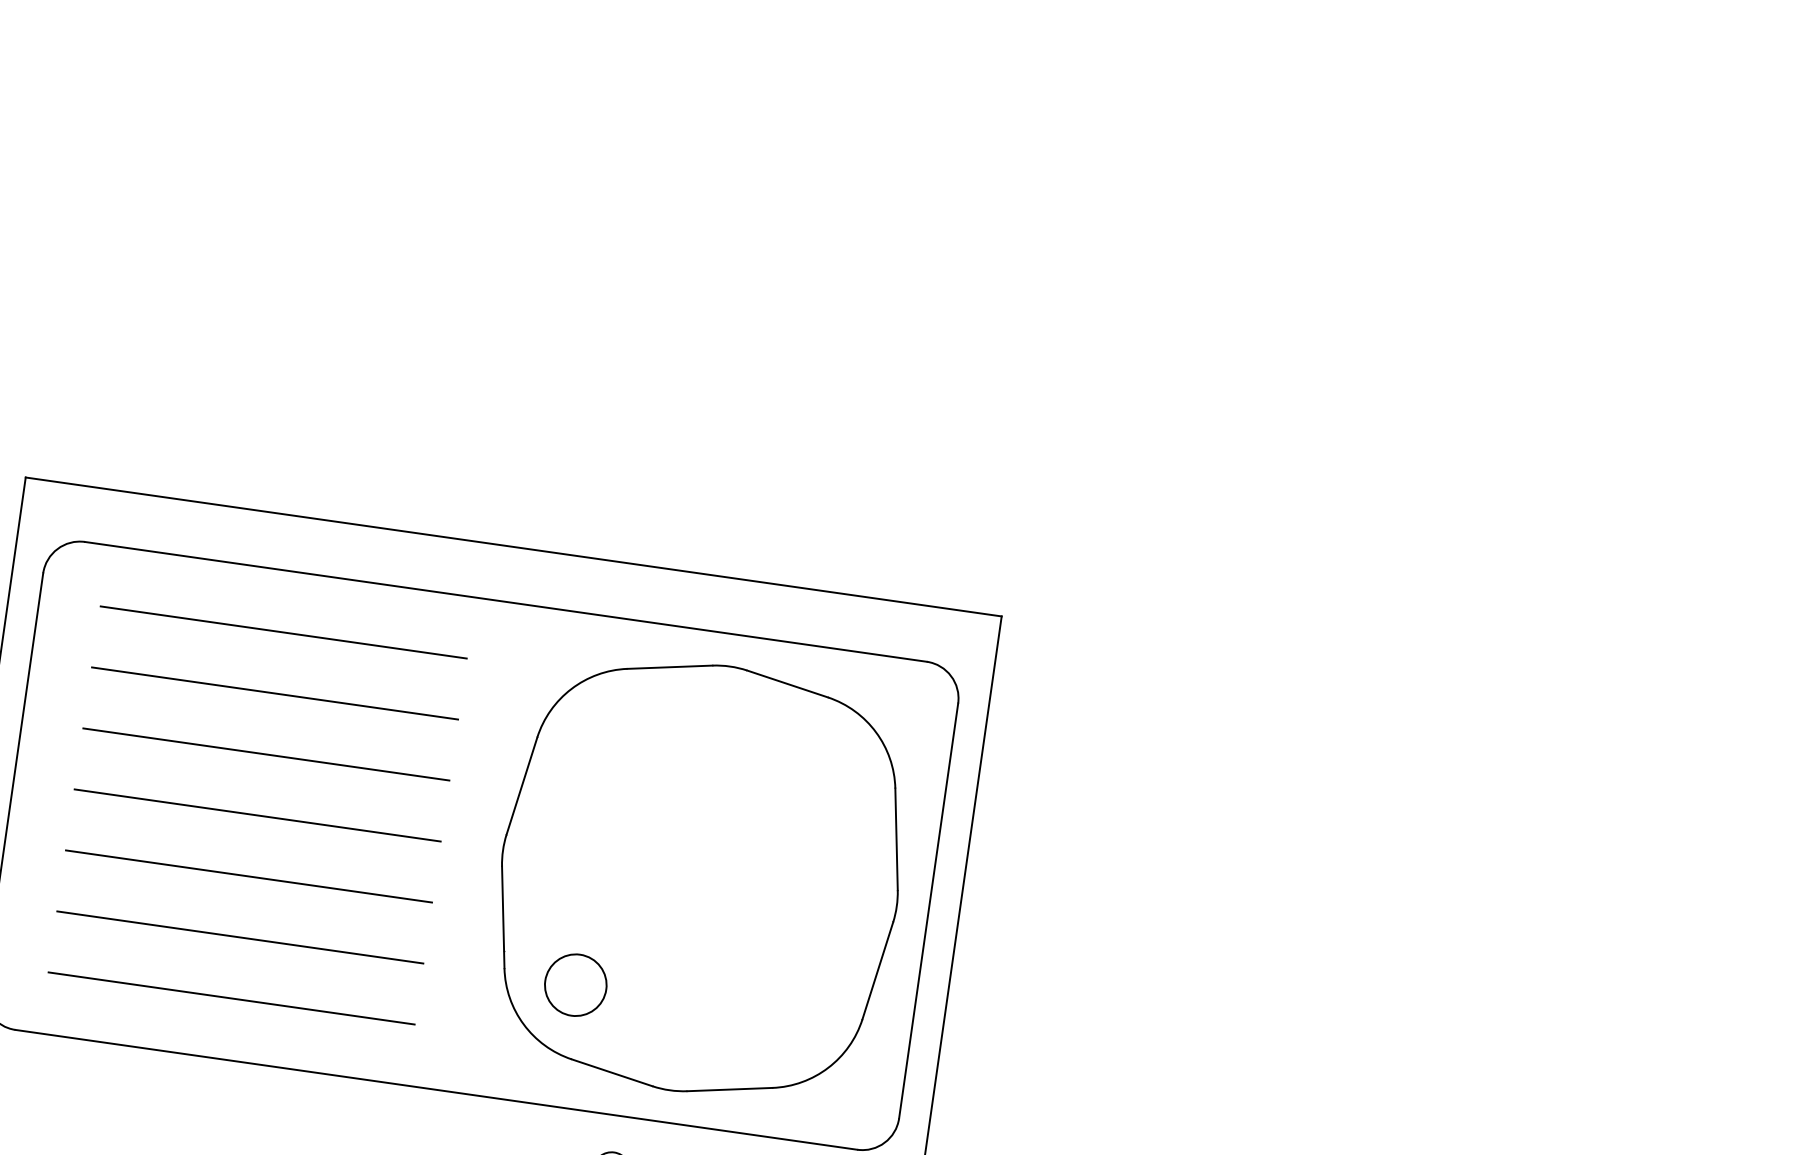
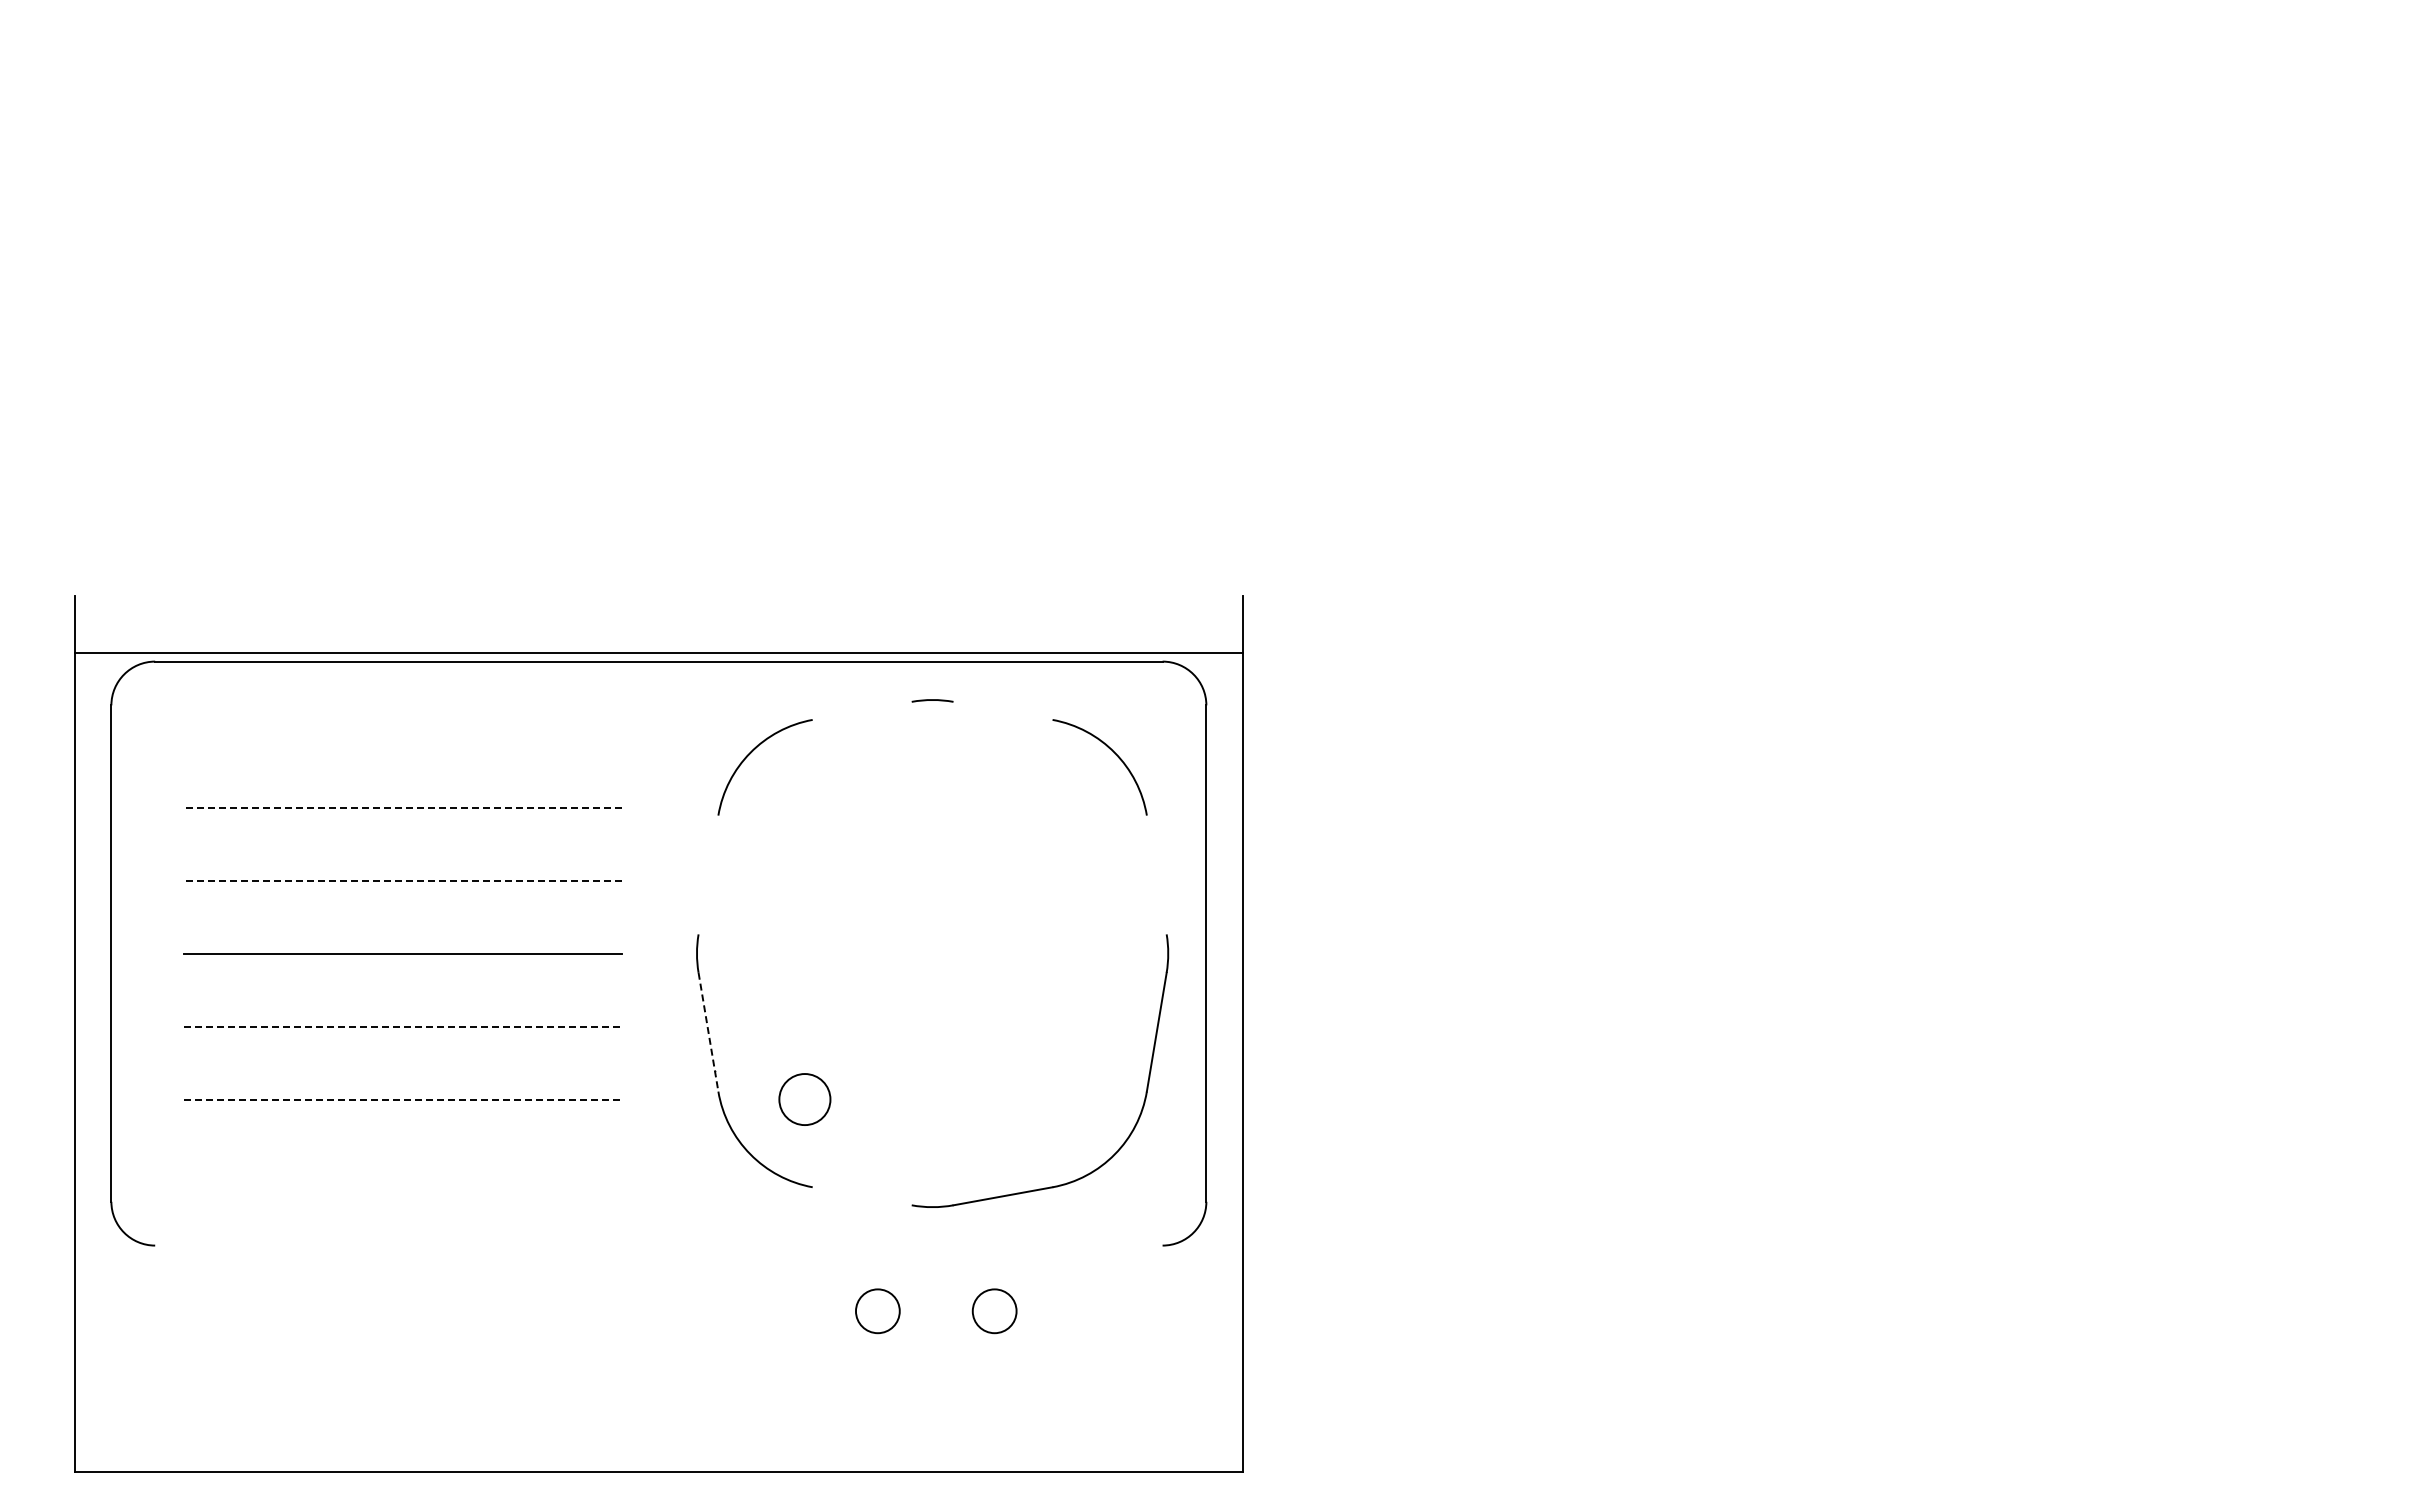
line: (513, 546) -> (658, 652), moved
line: (283, 632) -> (403, 734), removed
line: (669, 666) -> (861, 710), removed
line: (787, 683) -> (1002, 710), removed
line: (275, 693) -> (403, 807), solid -> dashed
line: (266, 754) -> (403, 880), solid -> dashed
line: (522, 785) -> (708, 874), removed
line: (896, 838) -> (1156, 874), removed
line: (249, 876) -> (403, 1026), solid -> dashed
line: (503, 917) -> (708, 1032), solid -> dashed
line: (240, 937) -> (403, 1099), solid -> dashed
circle: (575, 985) -> (804, 1099), size x0.7
line: (231, 998) -> (403, 1172), removed
line: (611, 1072) -> (861, 1196), removed
line: (436, 1089) -> (658, 1245), removed

